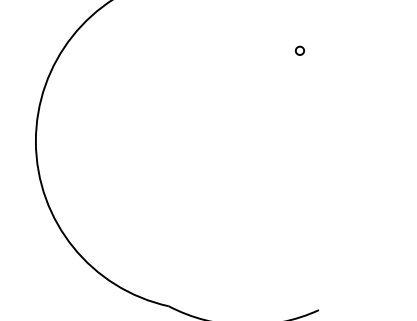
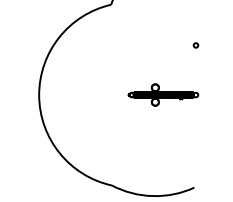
circle: (299, 50) -> (195, 45), moved
part: (262, 140) -> (163, 94), added

